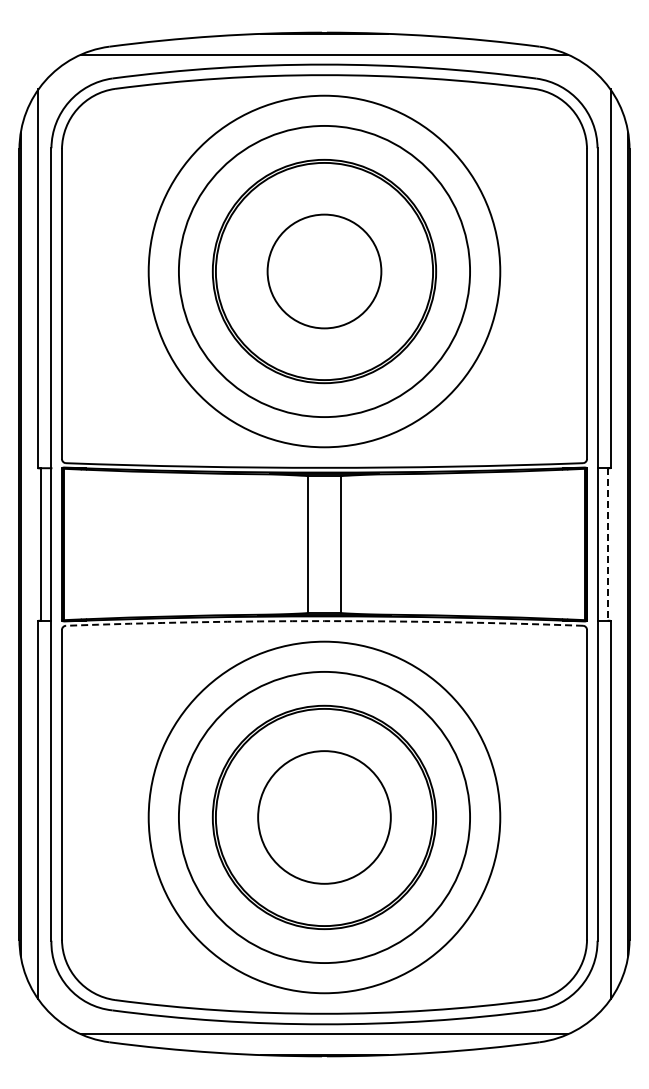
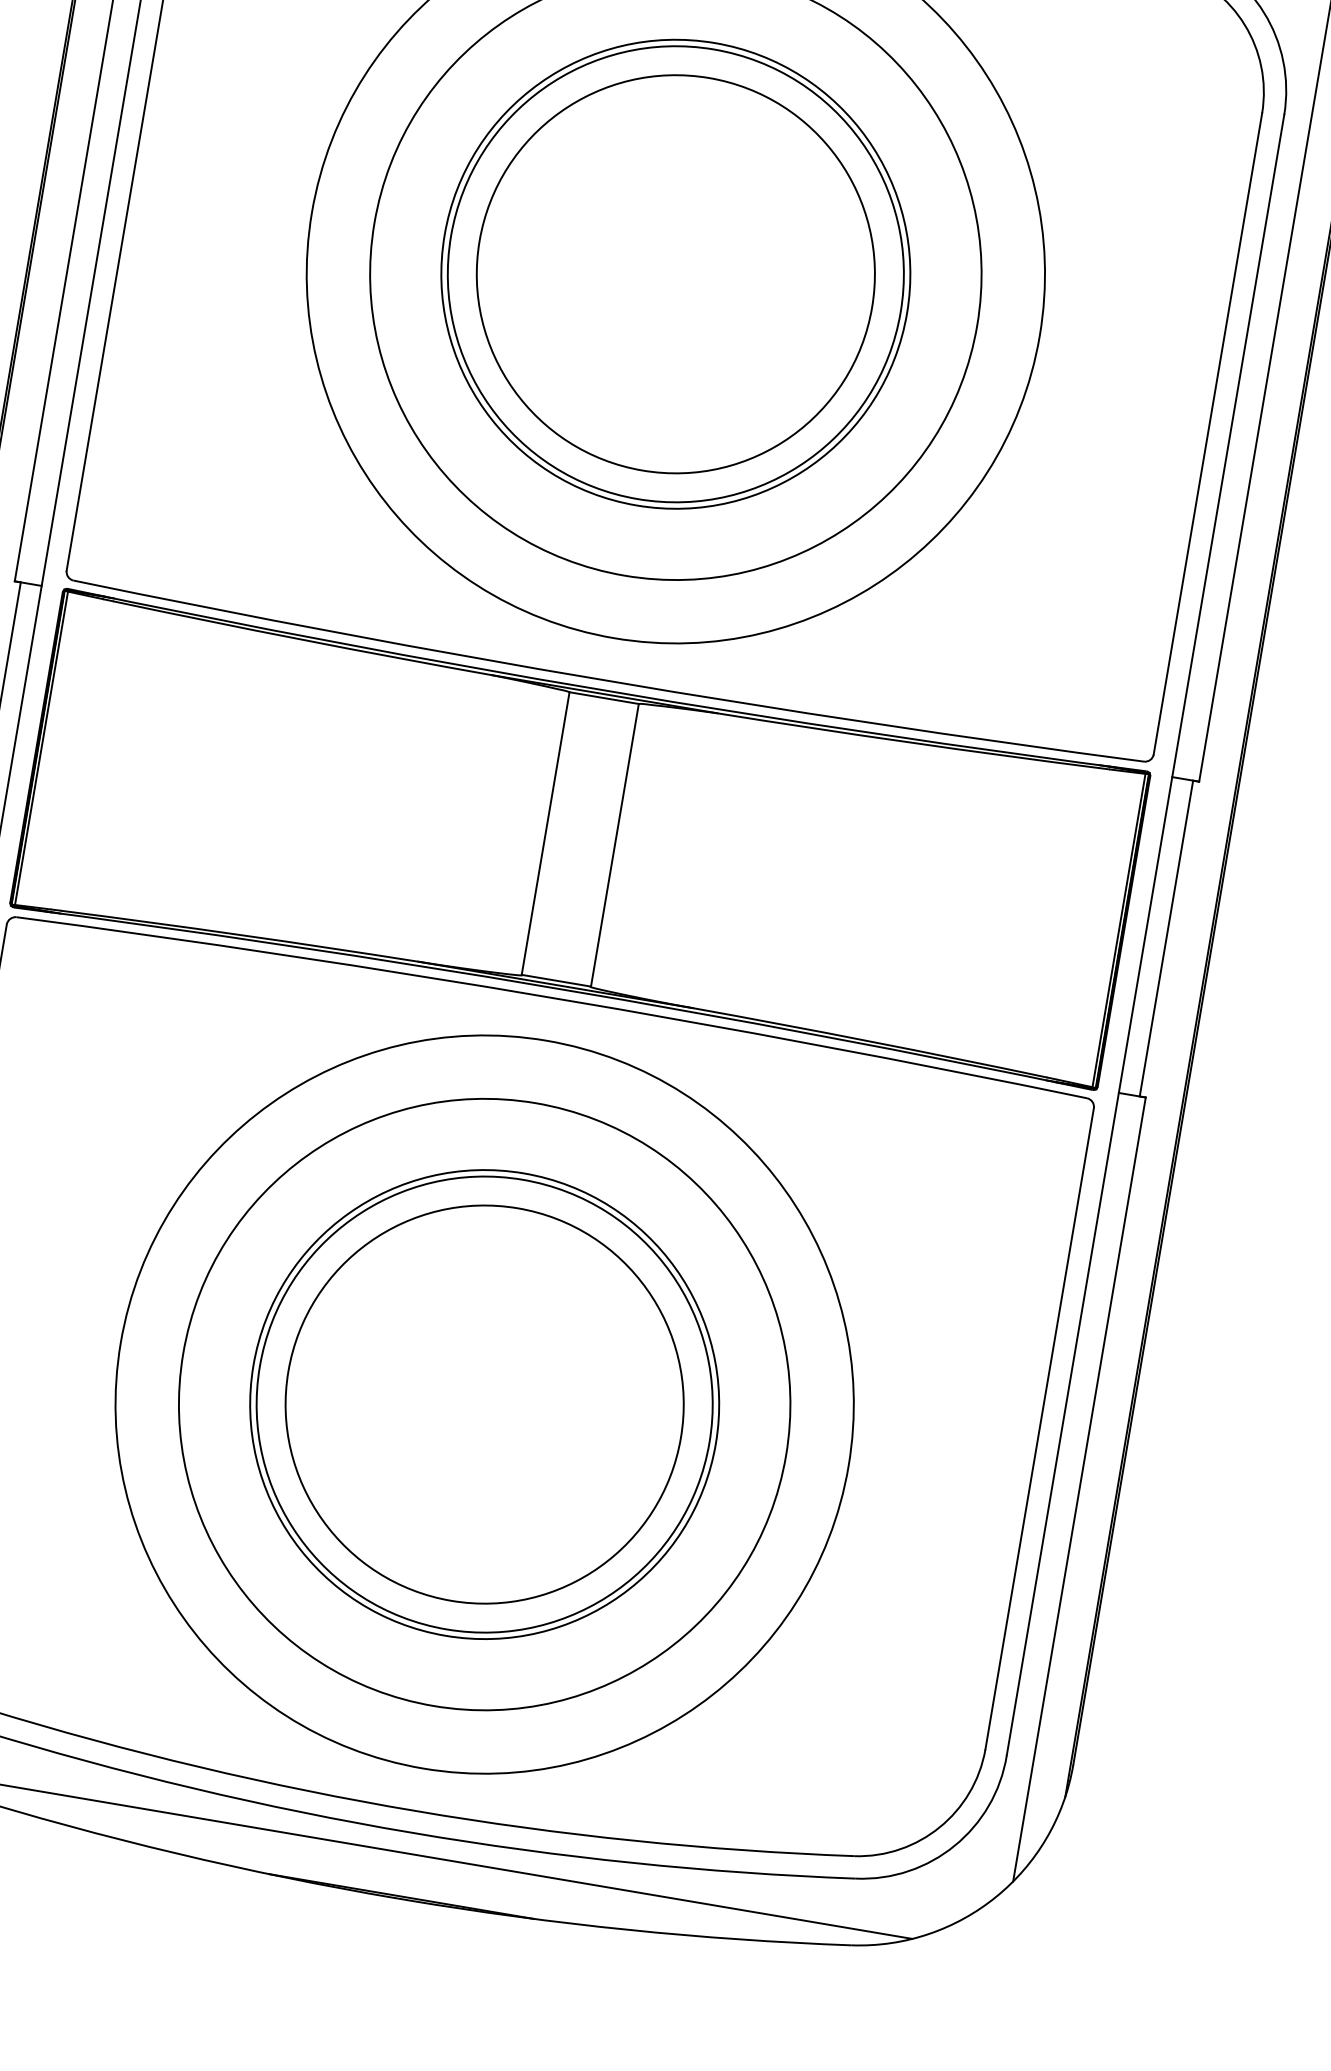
circle: (324, 271) -> (675, 274), size x1.67
line: (607, 545) -> (1165, 940), dashed -> solid
arc: (324, 621) -> (553, 998), dashed -> solid
circle: (324, 817) -> (484, 1404), size x1.43

